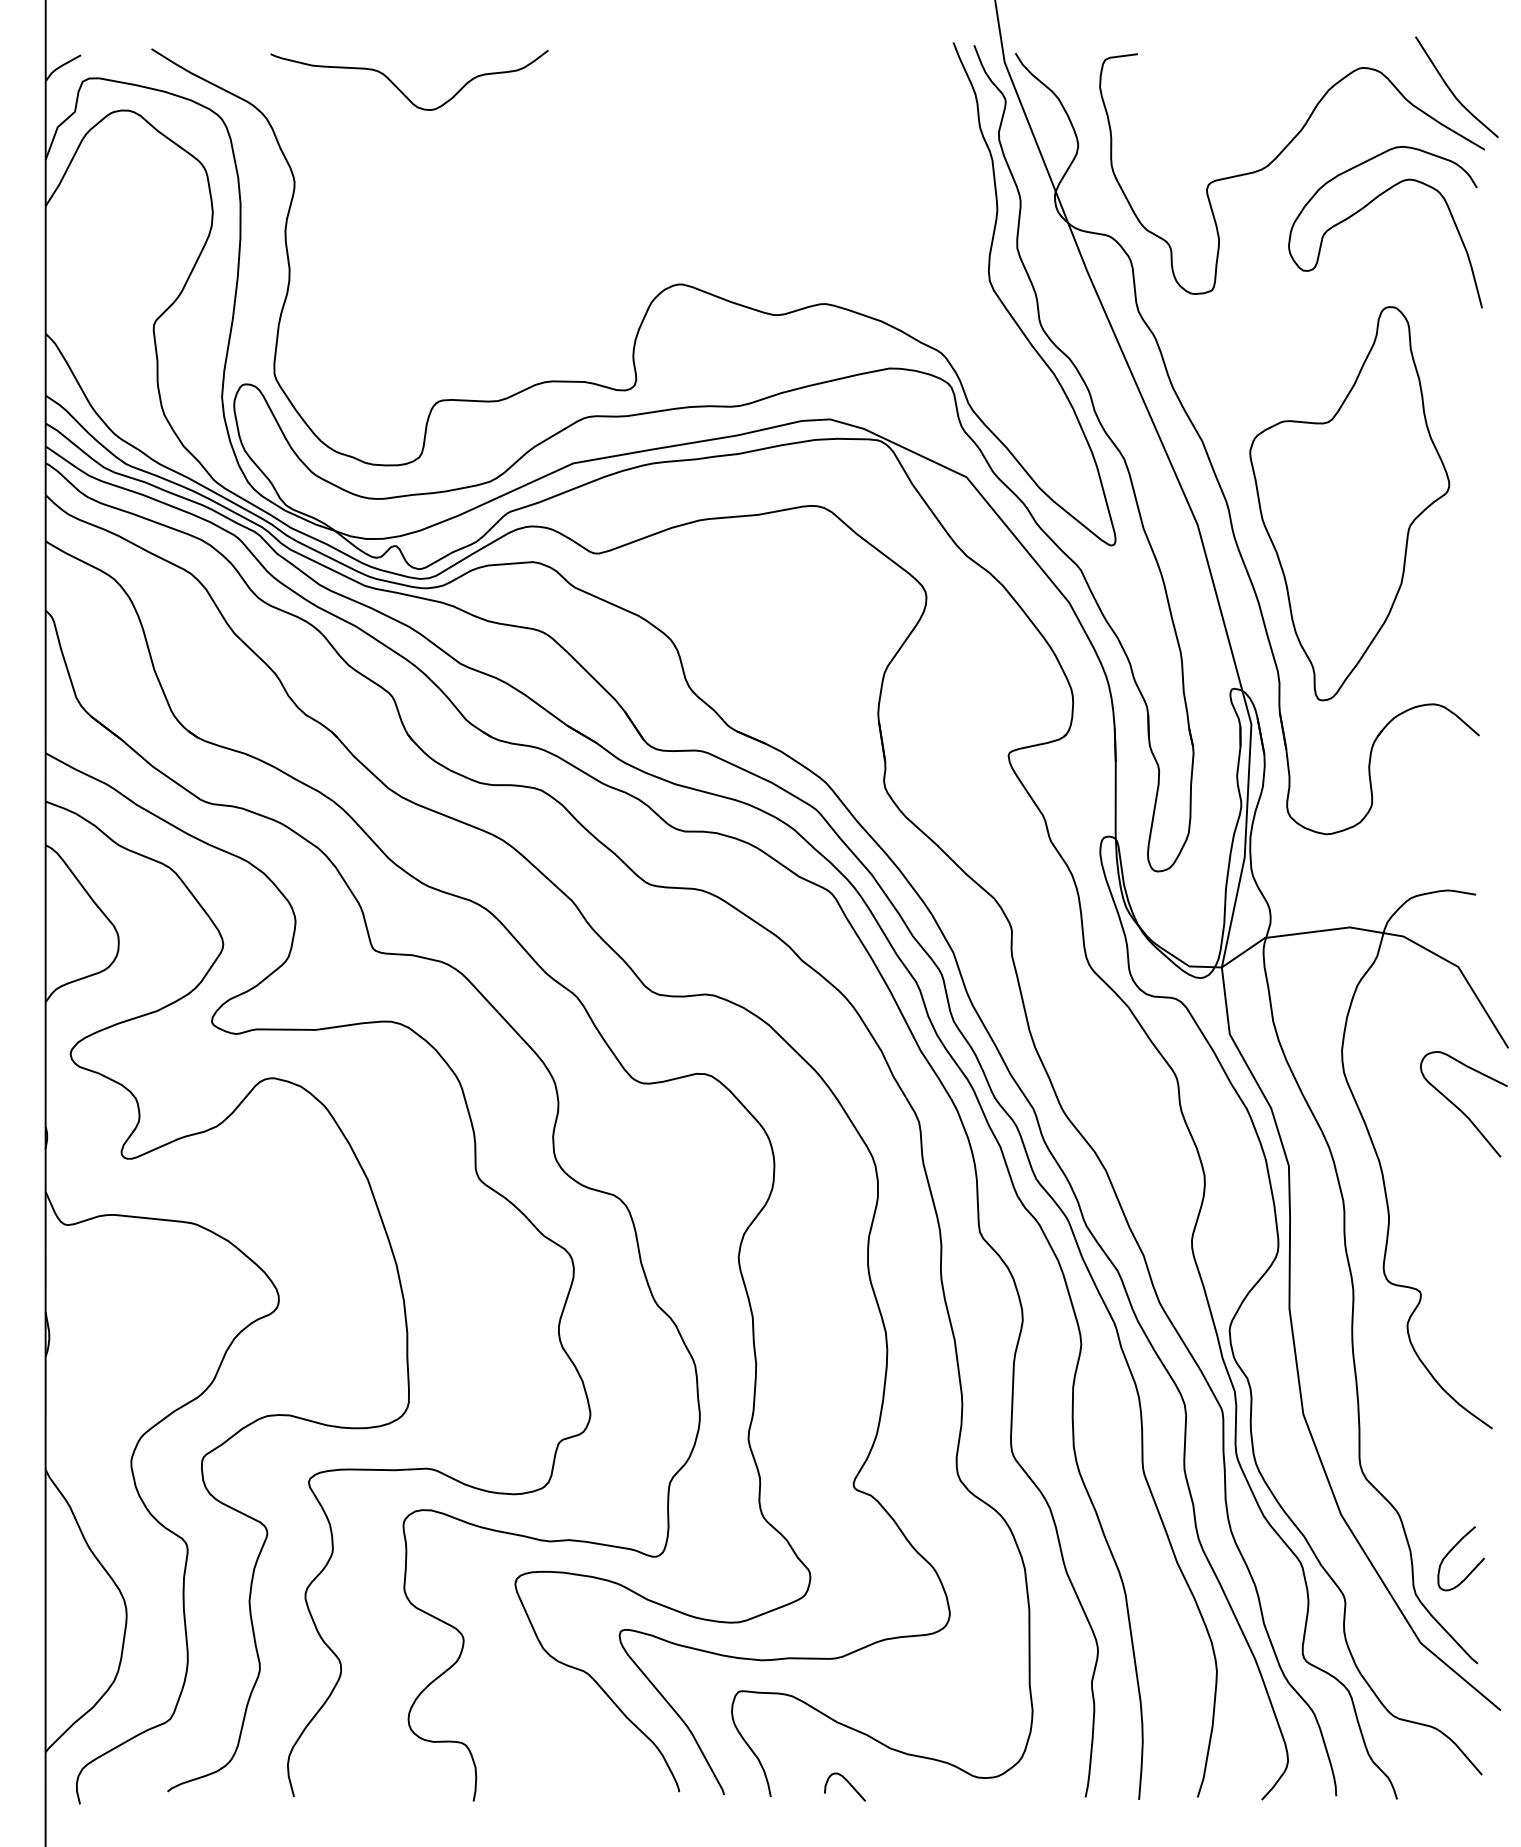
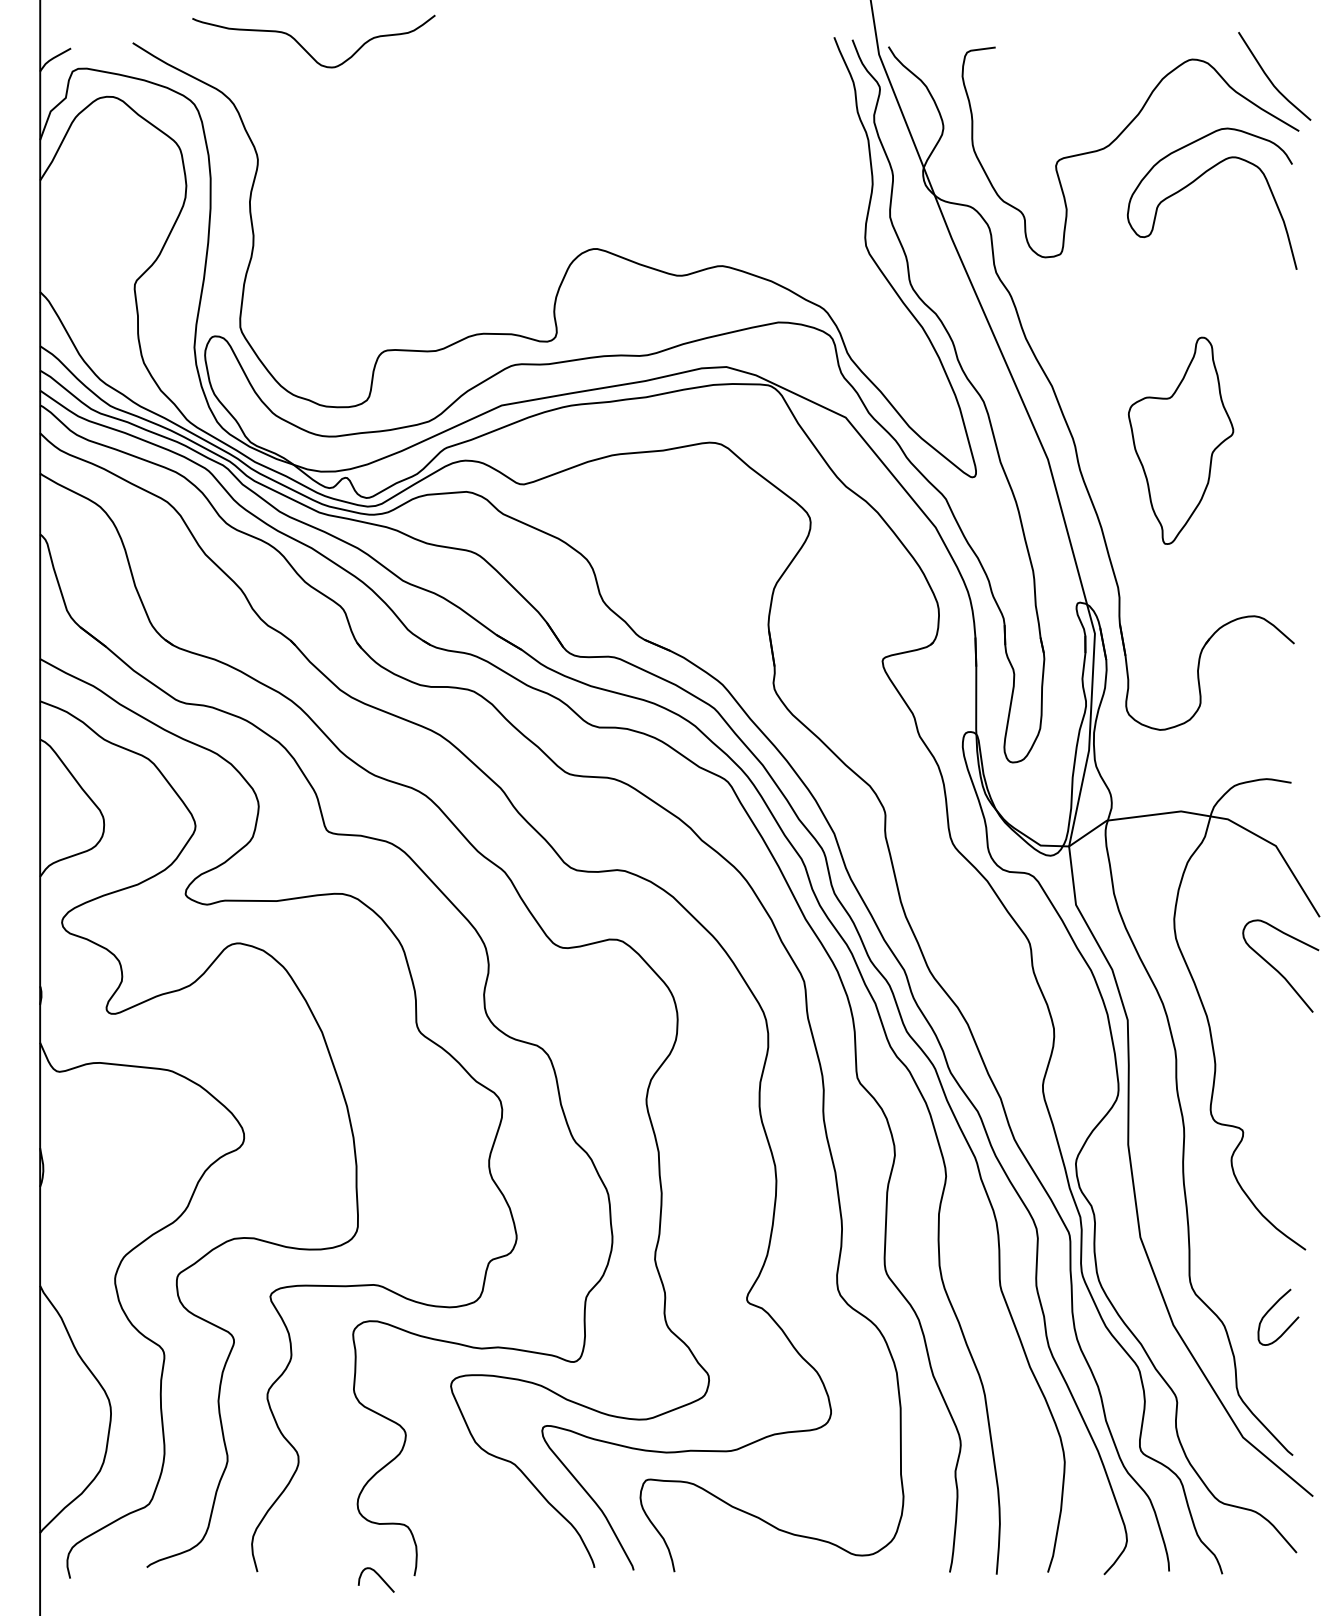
curve: (399, 88) -> (305, 48), moved
part: (1349, 503) -> (1180, 440), size x0.6
curve: (1452, 1550) -> (1270, 1310), moved
curve: (847, 1782) -> (378, 1576), moved

